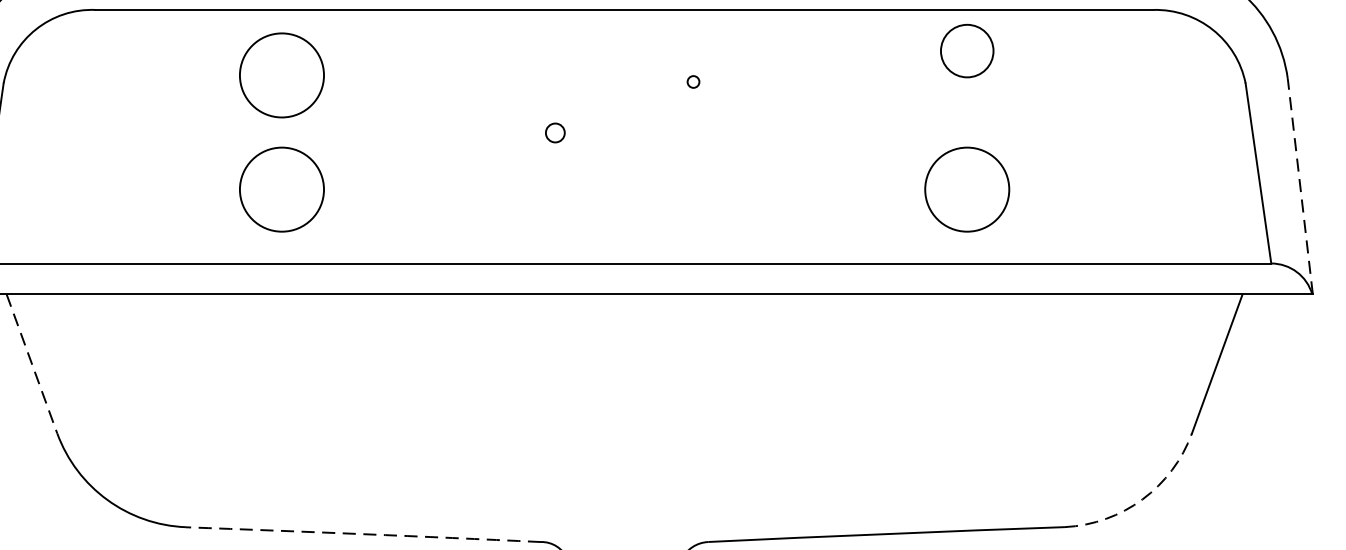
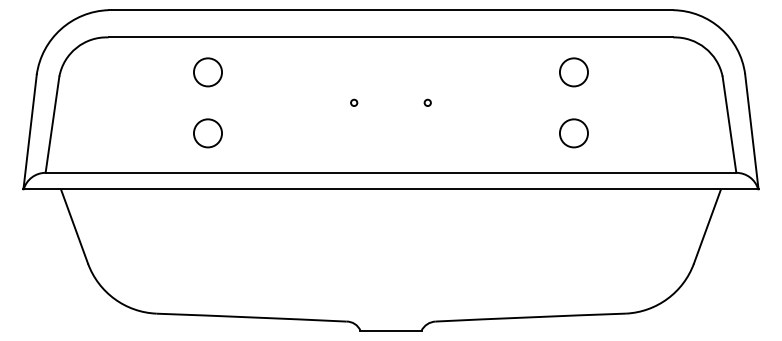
circle: (966, 51) -> (573, 72), moved
circle: (281, 75) -> (207, 72), size x0.62
circle: (692, 81) -> (427, 102), moved
circle: (556, 131) -> (354, 102), size x0.62
line: (1299, 186) -> (751, 131), dashed -> solid
circle: (281, 189) -> (207, 133), size x0.62
circle: (966, 189) -> (573, 133), size x0.62
line: (31, 363) -> (74, 226), dashed -> solid
arc: (1142, 498) -> (667, 298), dashed -> solid
arc: (363, 534) -> (251, 317), dashed -> solid

